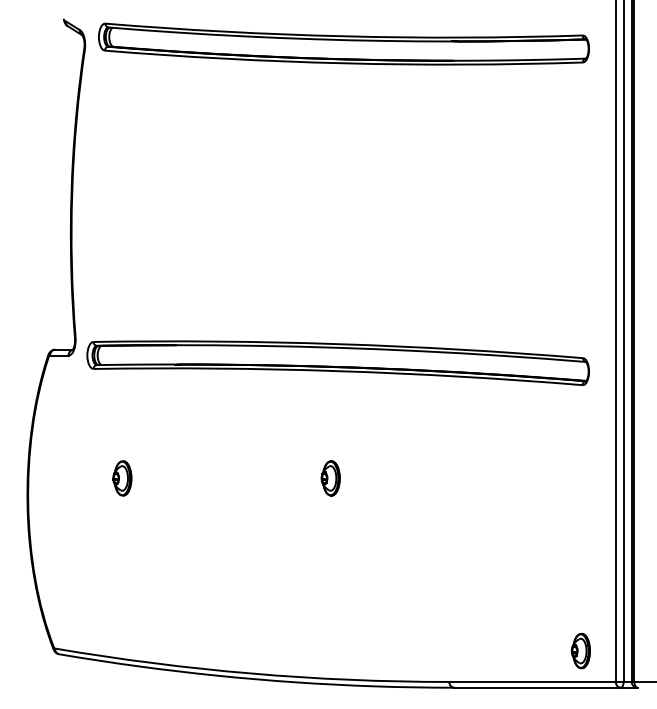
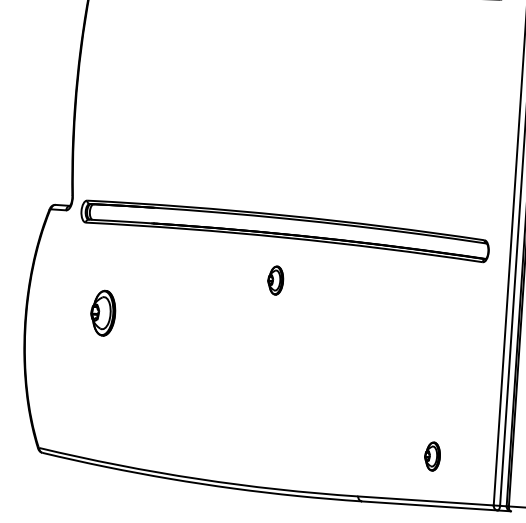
part: (122, 478) -> (103, 313), size x1.6
part: (330, 478) -> (275, 280), moved
part: (580, 651) -> (432, 456), moved

